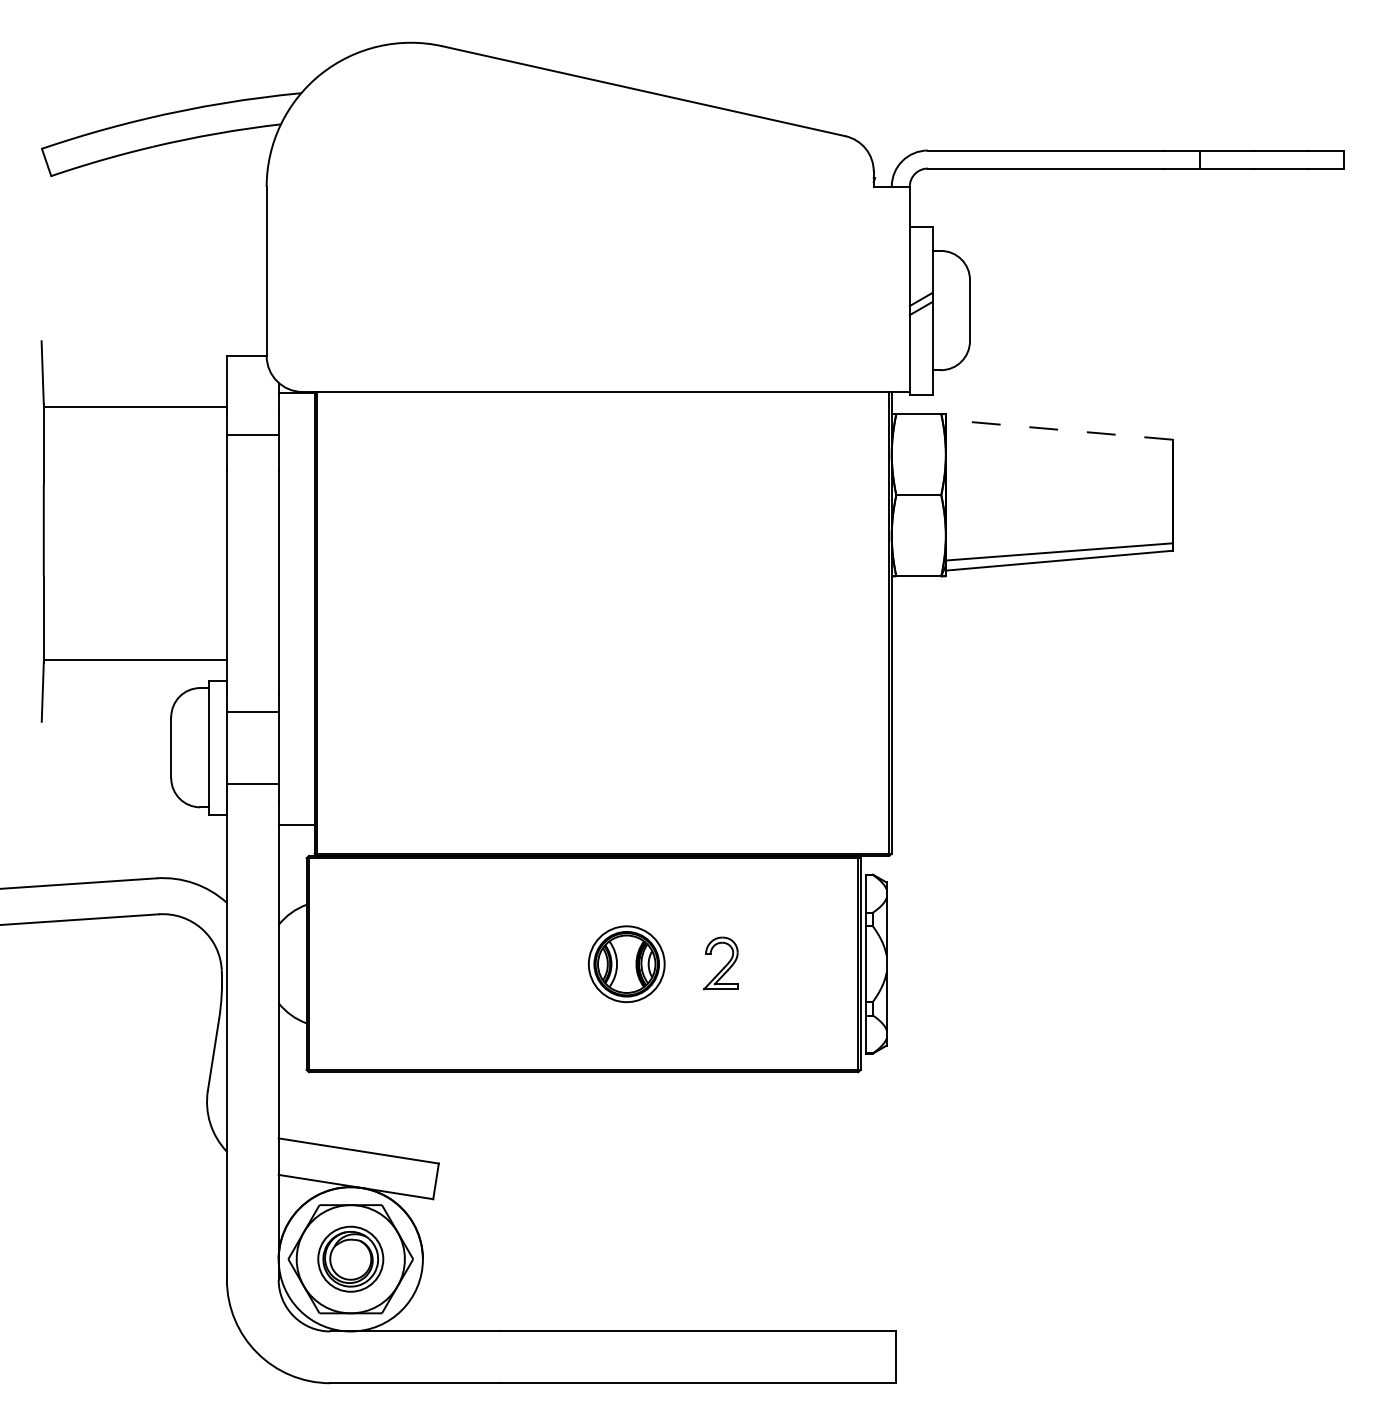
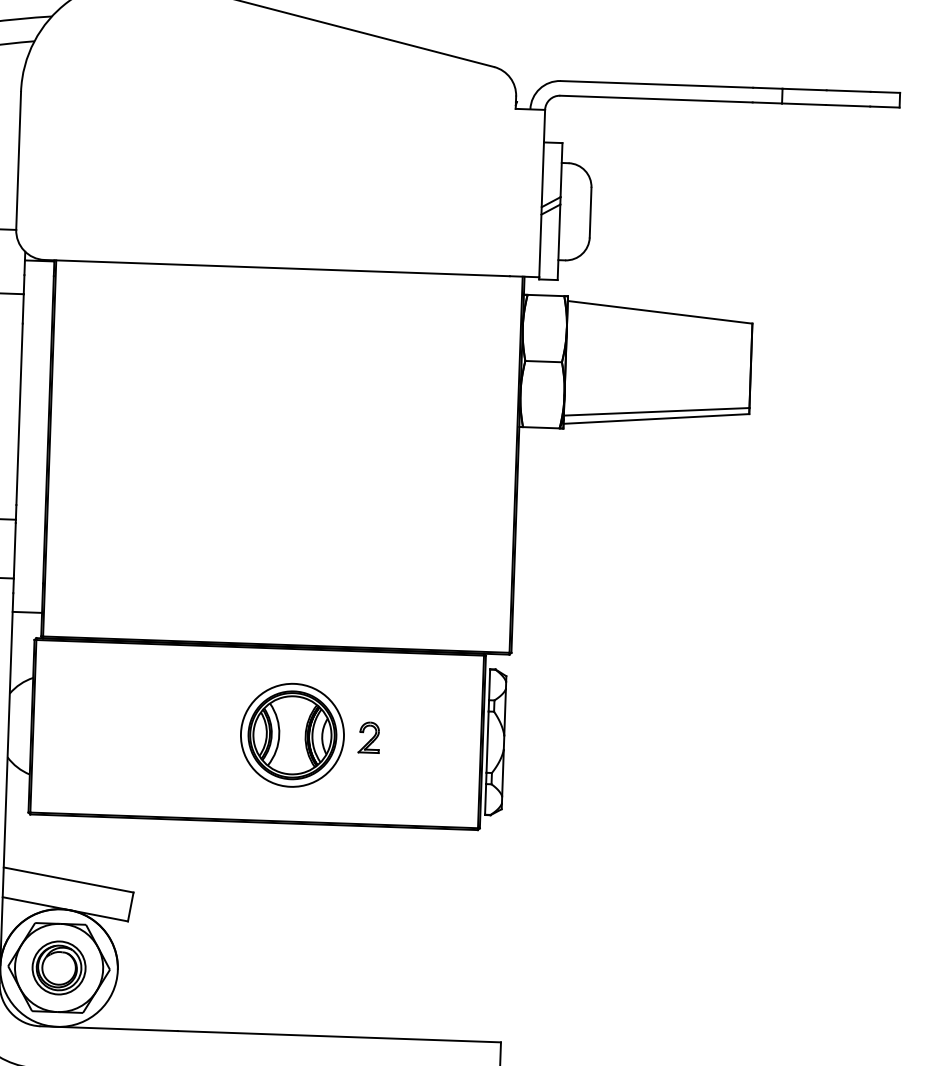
line: (1058, 429) -> (659, 312), dashed -> solid
part: (720, 963) -> (368, 737), size x0.71
part: (626, 964) -> (292, 735), size x1.67

